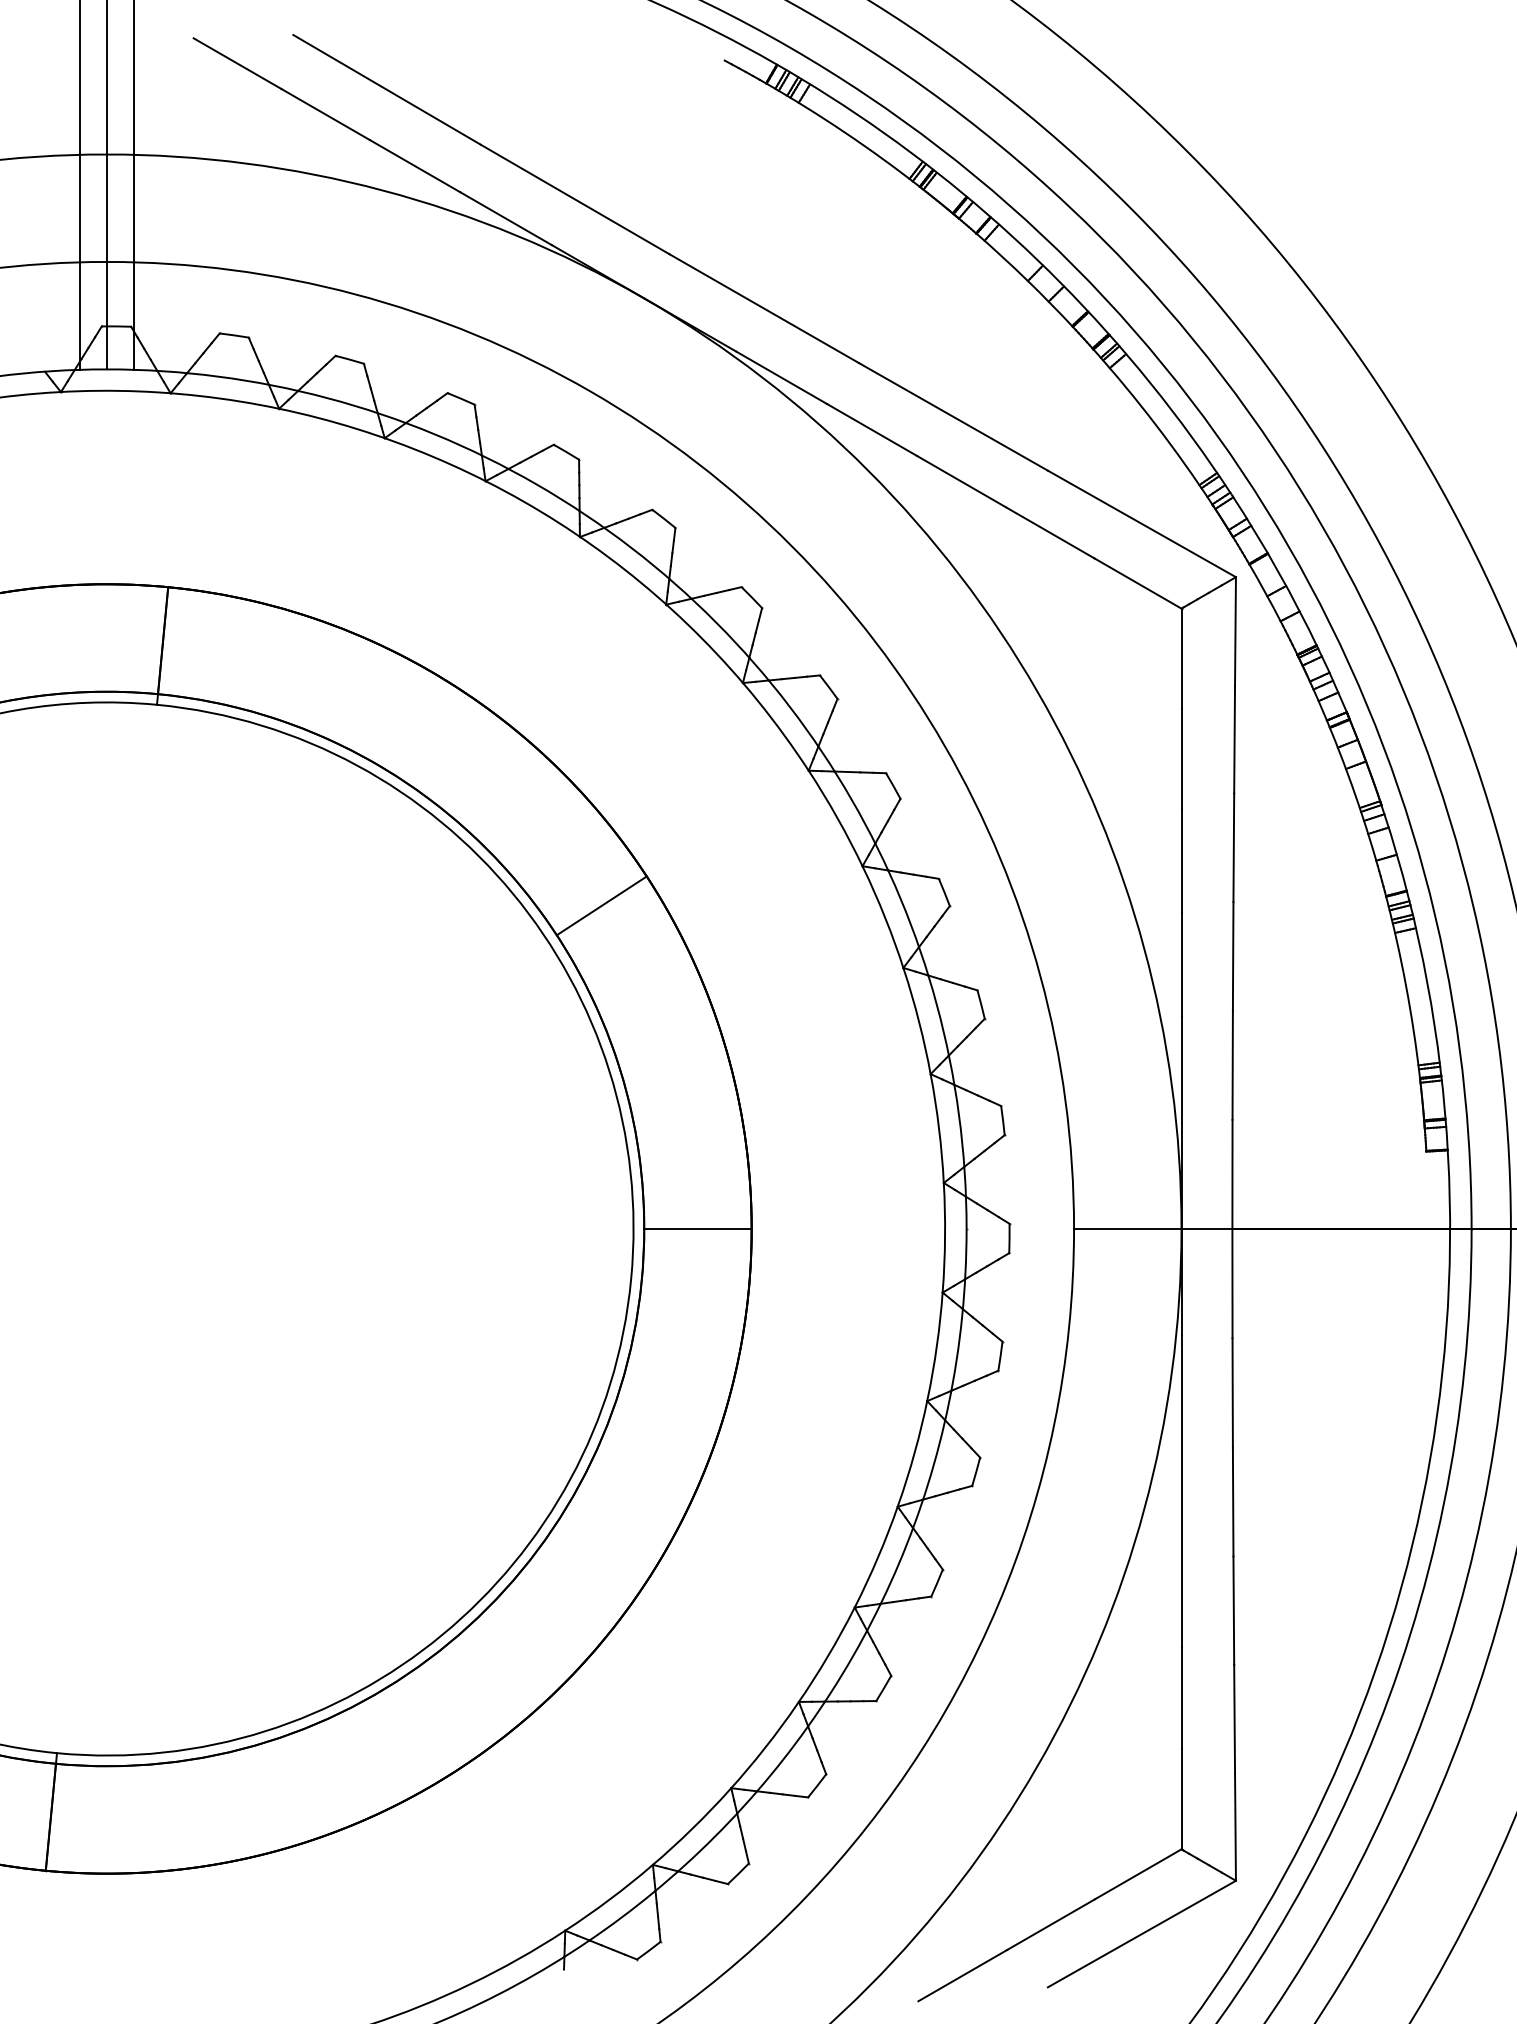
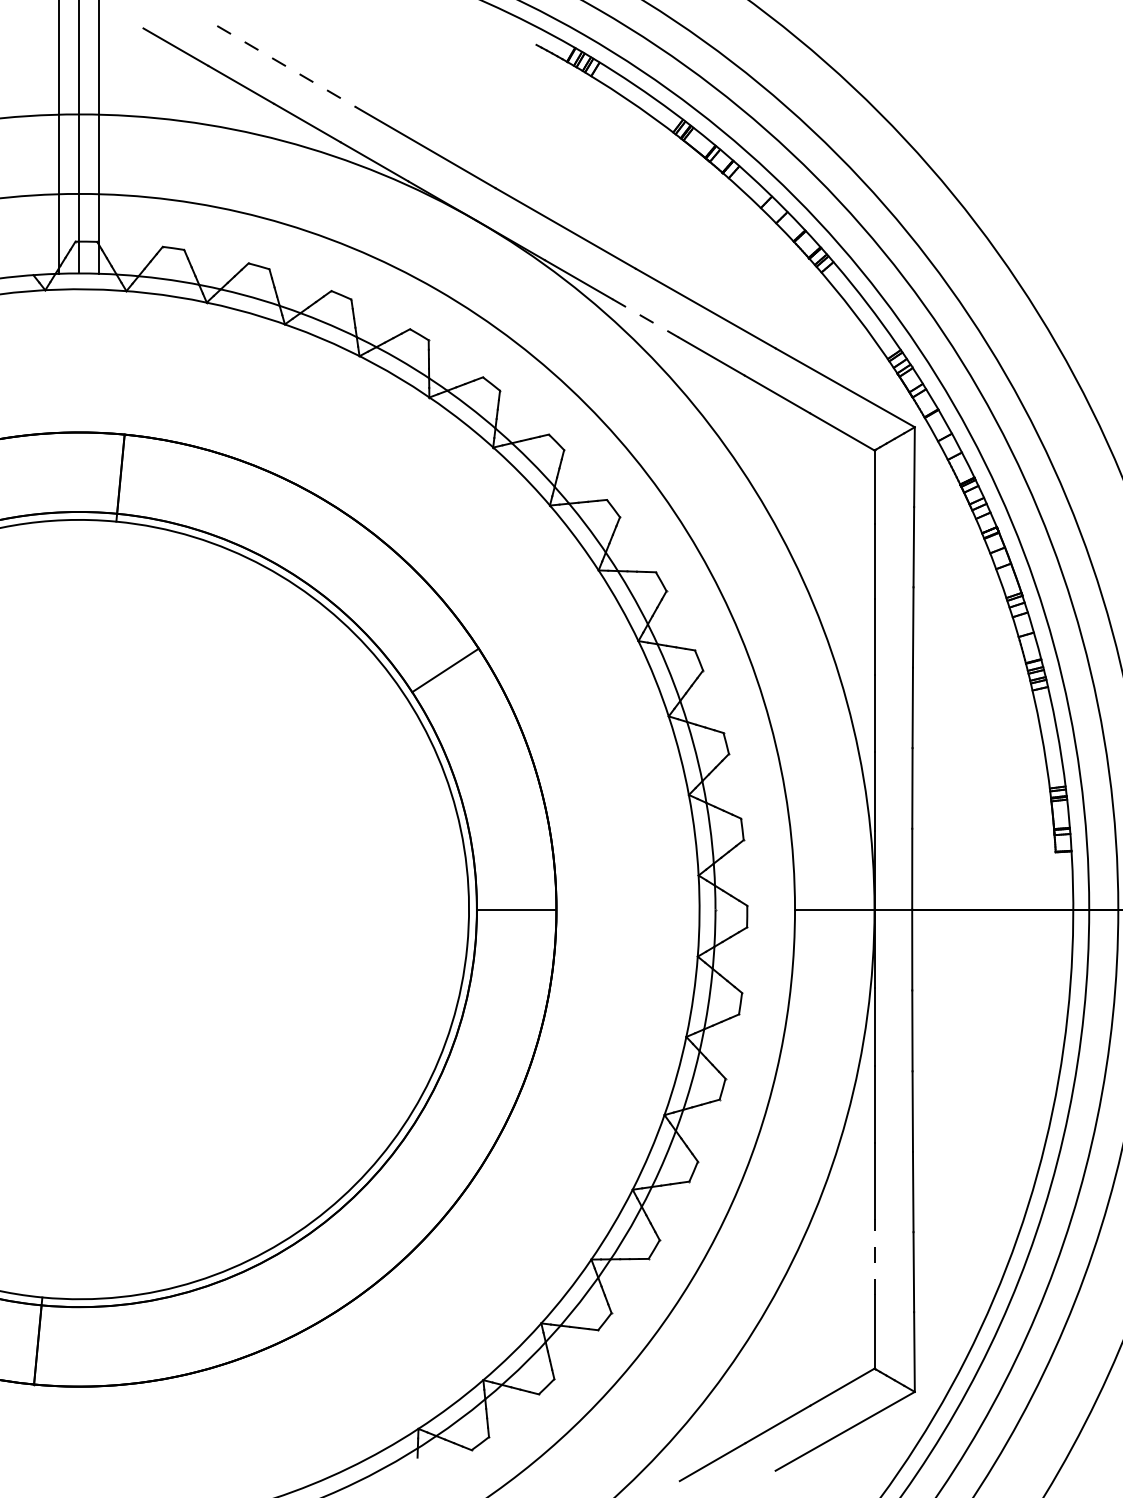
line: (388, 89) -> (287, 66), solid -> dashed
line: (872, 430) -> (645, 318), solid -> dashed
line: (1181, 1697) -> (874, 1256), solid -> dashed

